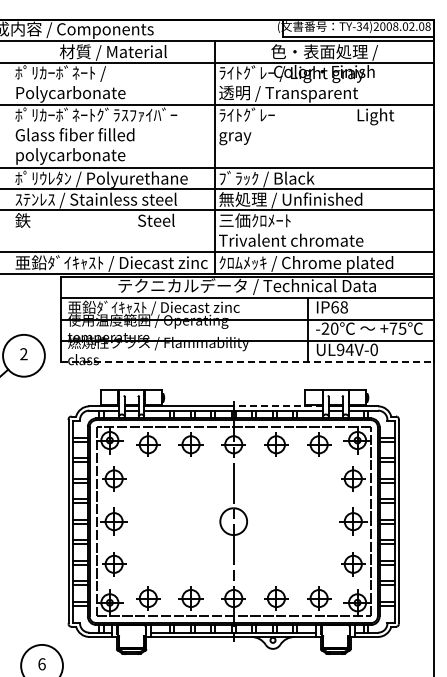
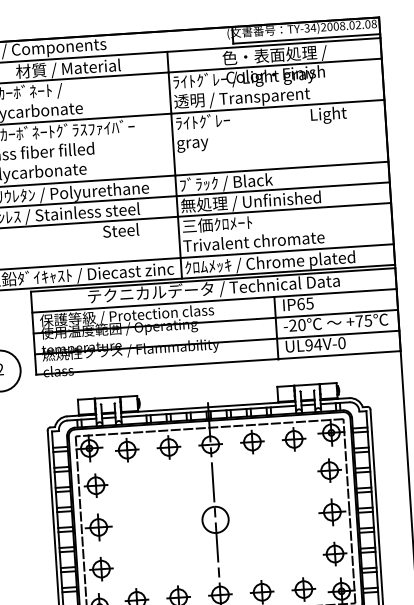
text: (156, 307) -> (126, 315), 亜鉛ﾀﾞｲｷｬｽﾄ / Diecast zinc -> 保護等級 / Protection class
text: (343, 307) -> (309, 303), IP68 -> IP65
line: (247, 361) -> (218, 362), dashed -> solid
line: (278, 406) -> (252, 404), dashed -> solid

